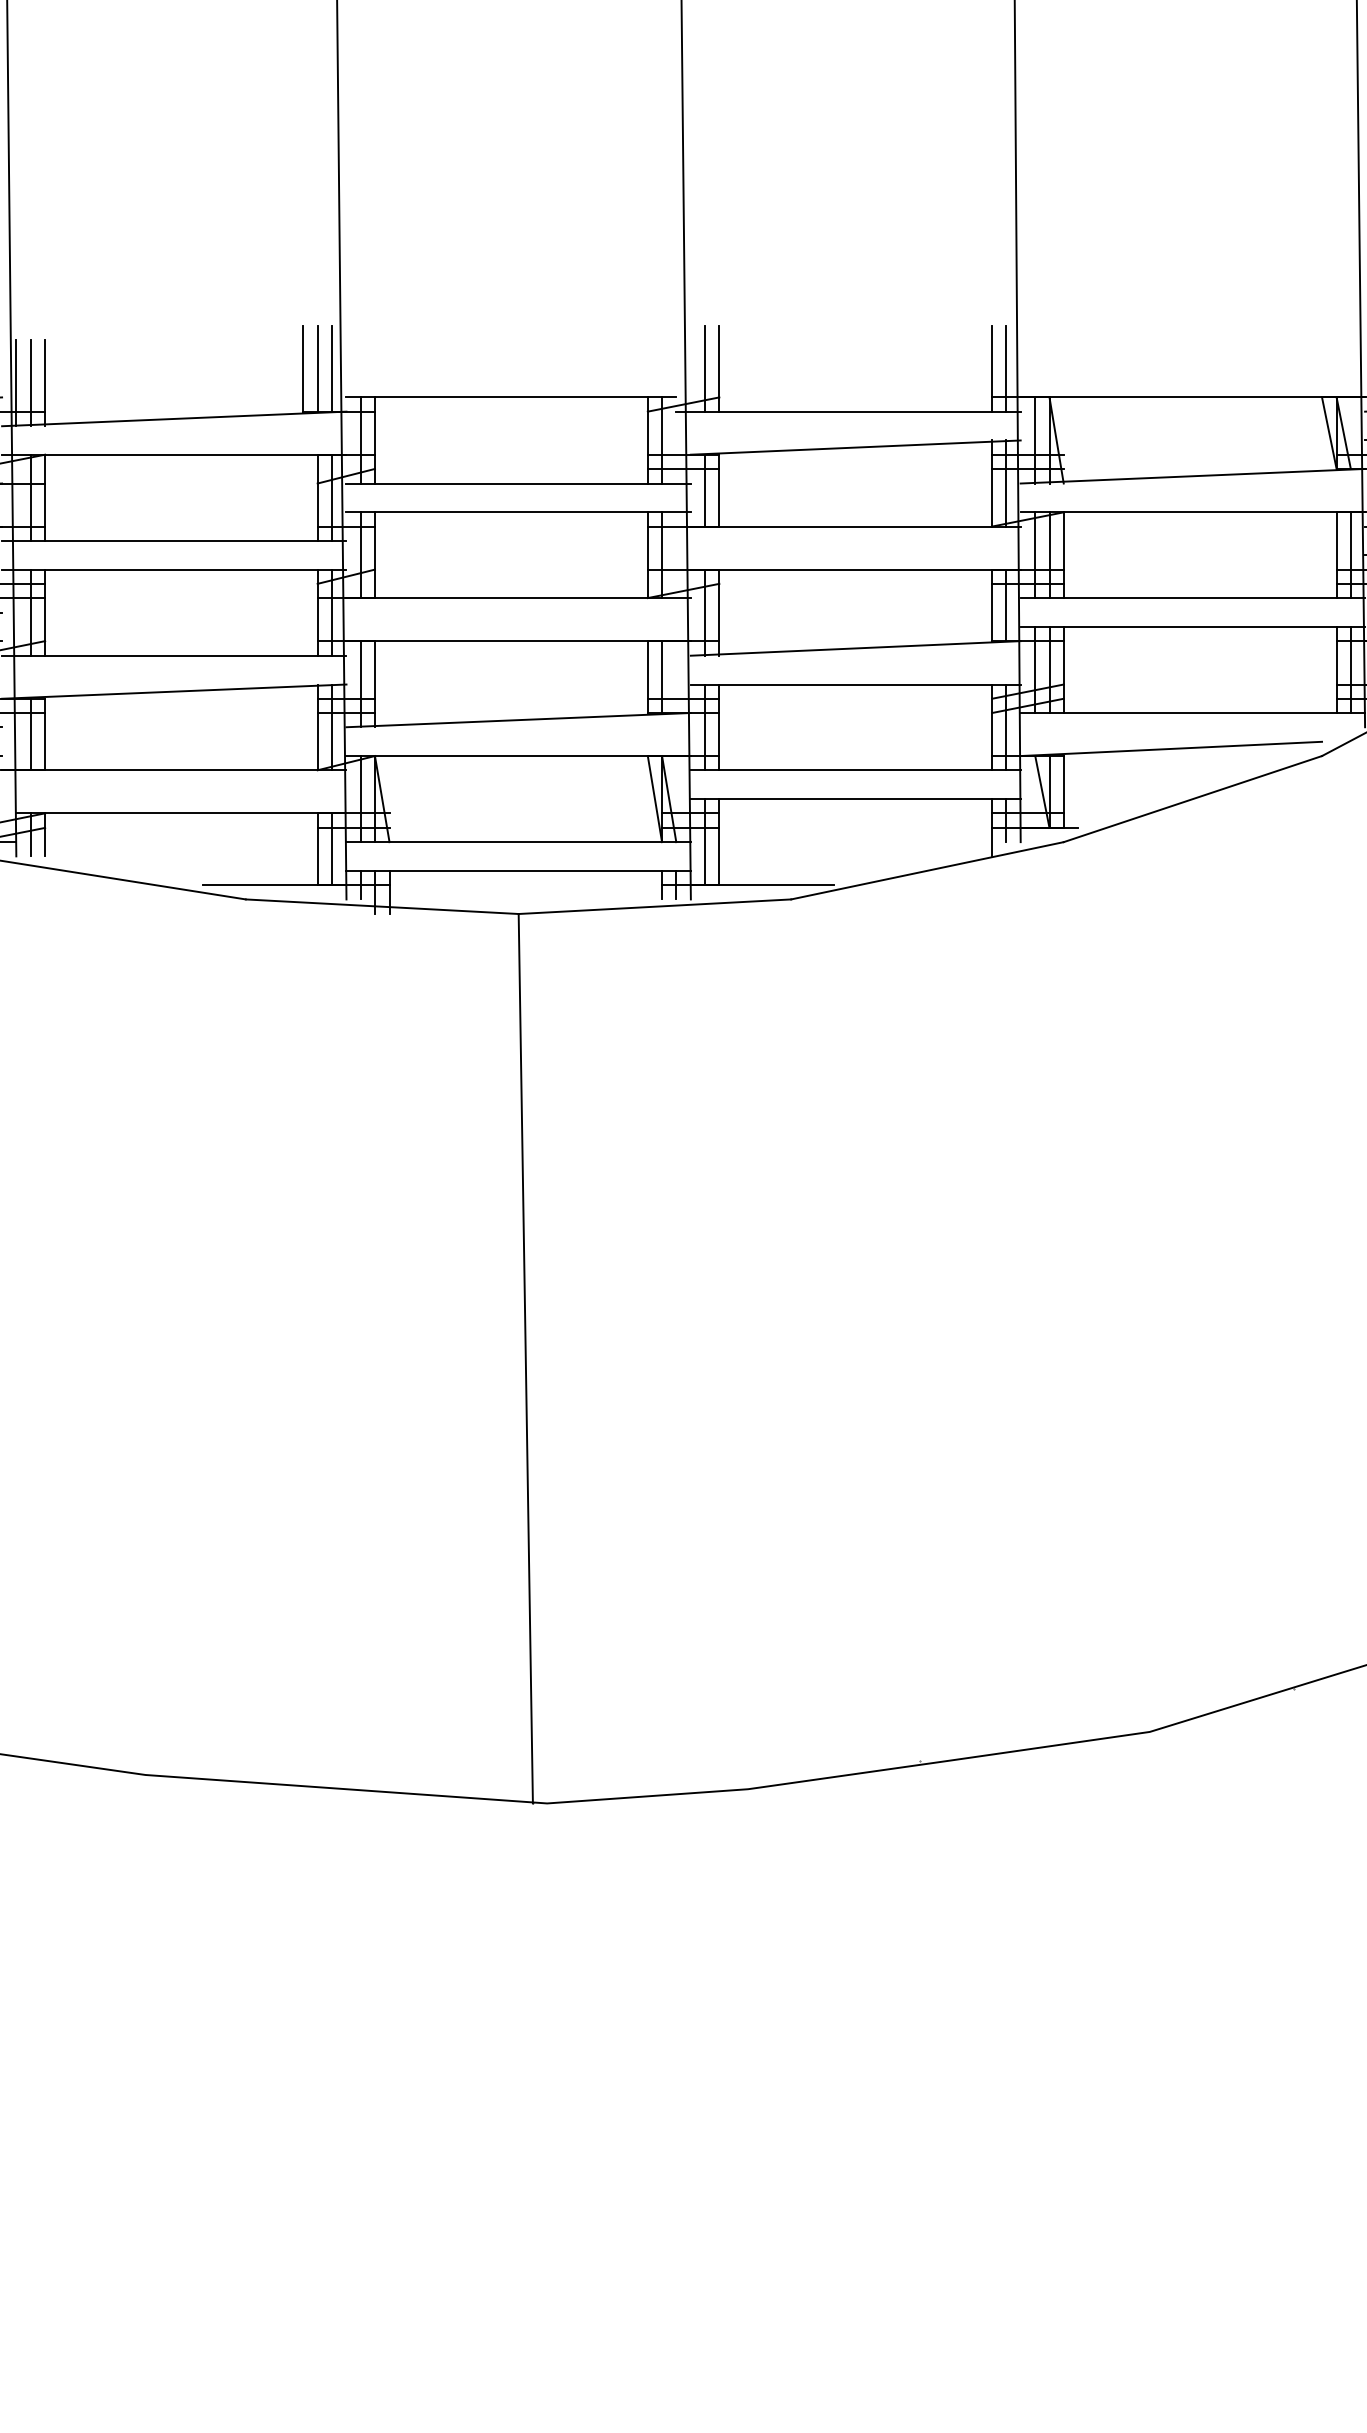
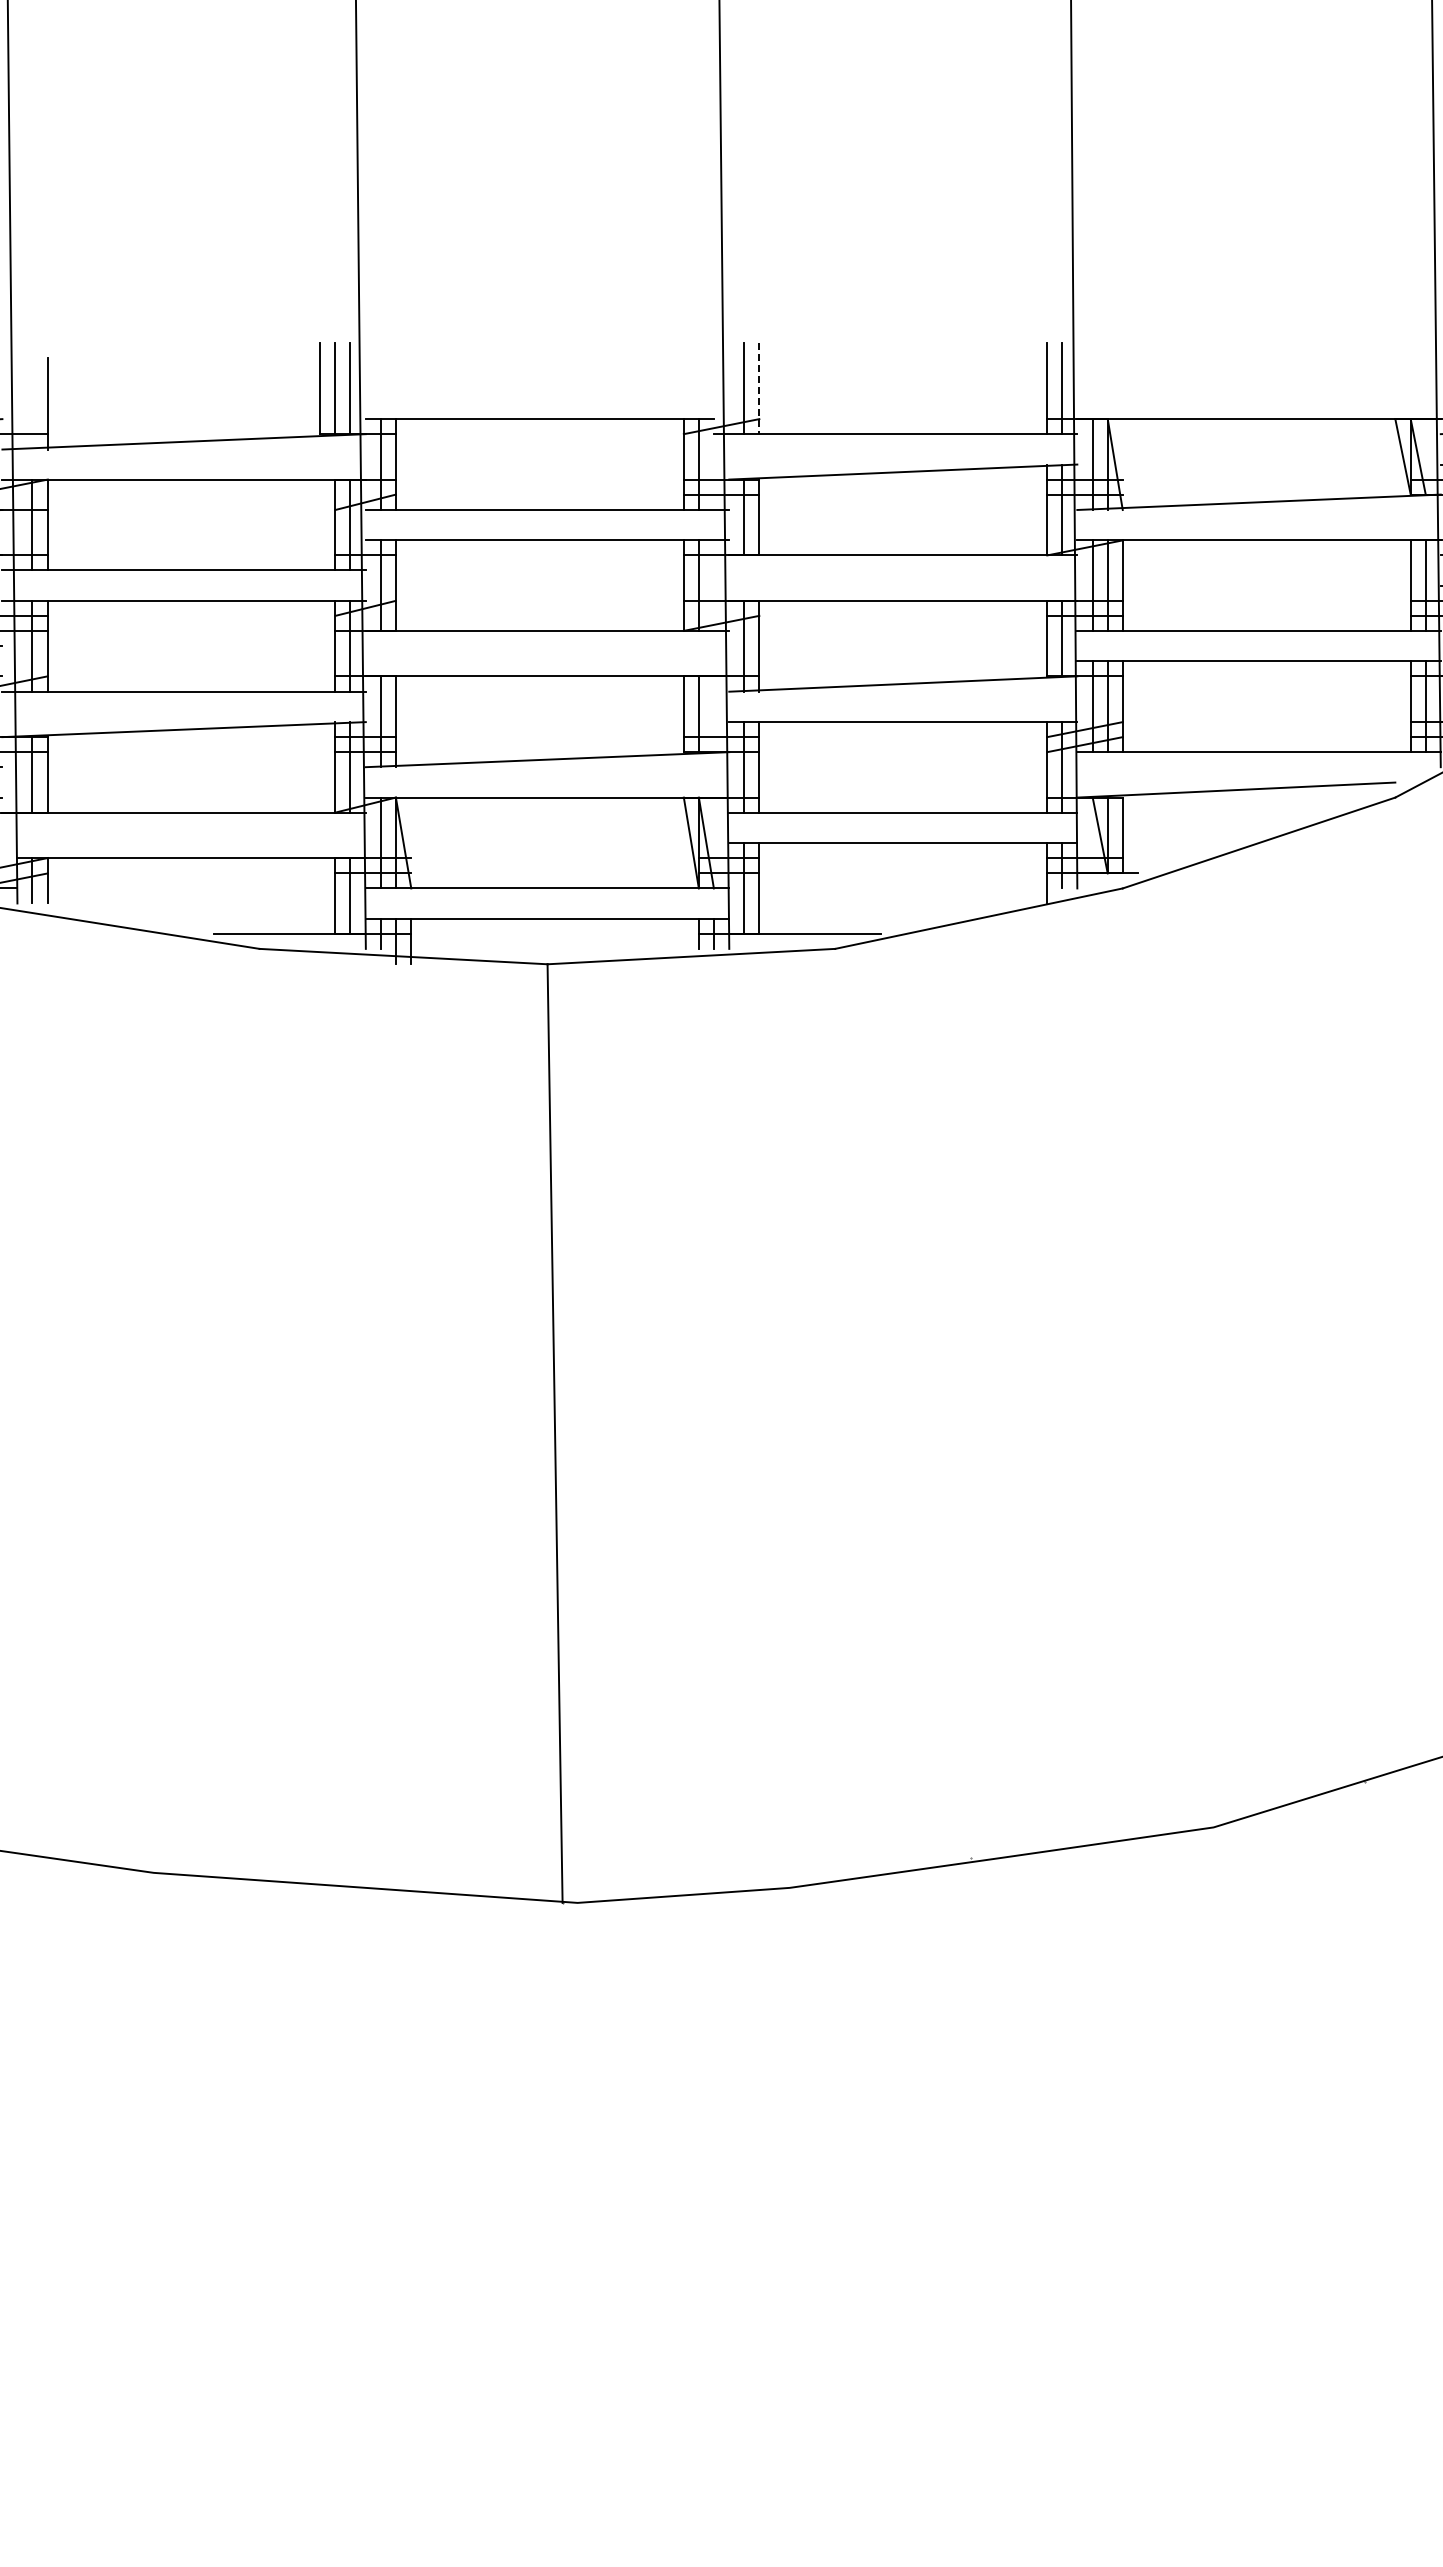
line: (719, 369) -> (759, 389), solid -> dashed
line: (16, 382) -> (17, 403), removed
line: (30, 382) -> (32, 403), removed

